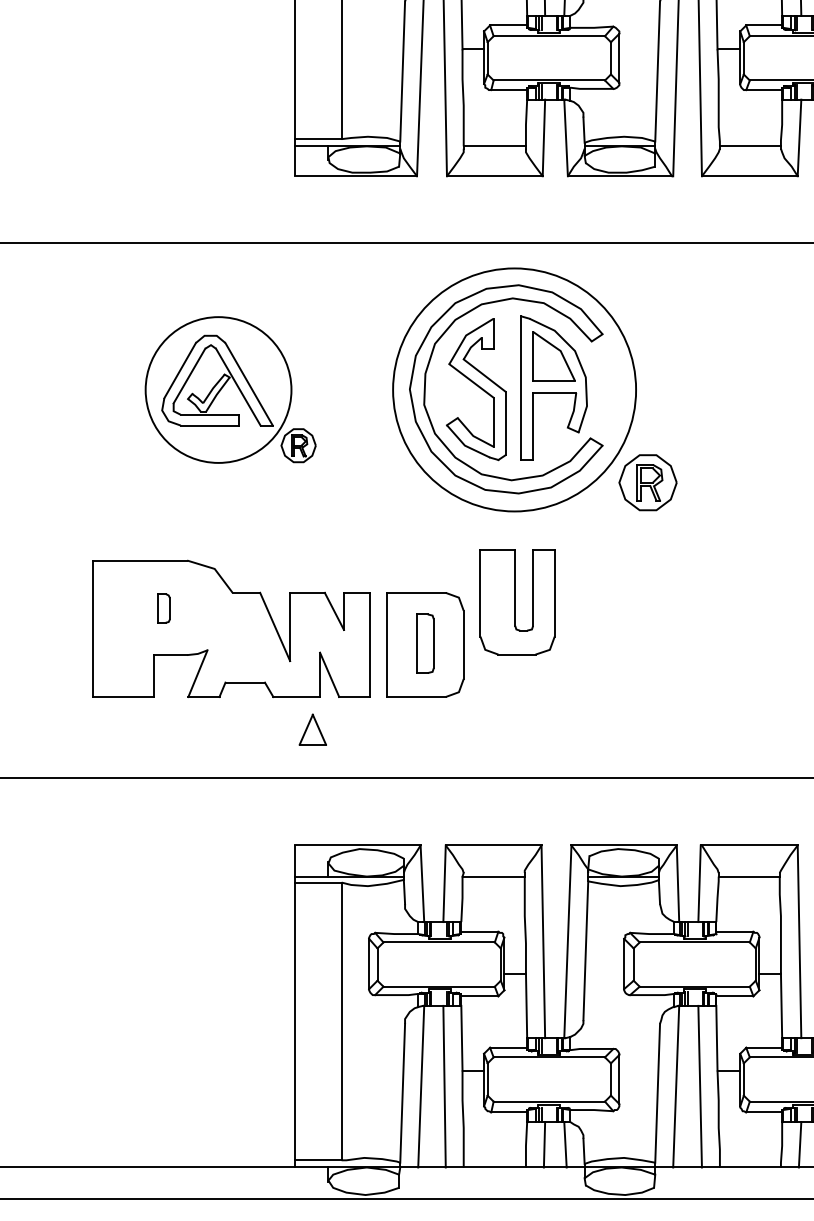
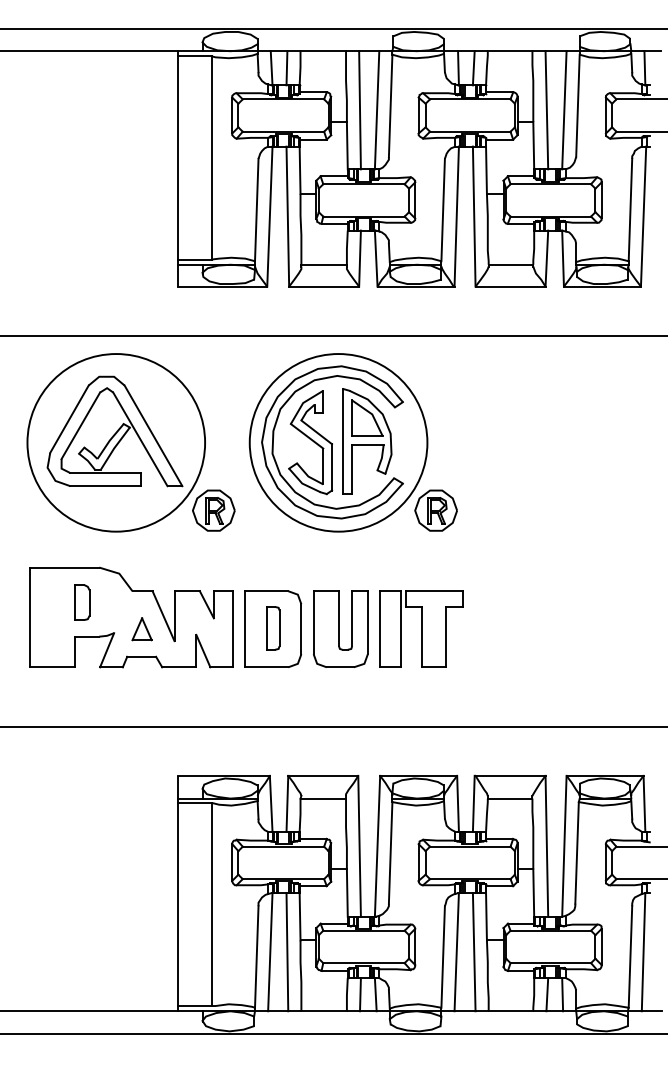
part: (229, 389) -> (130, 442), size x1.67
part: (517, 601) -> (340, 628), moved
part: (164, 608) -> (82, 602), size x1.67
part: (628, 643) -> (421, 628), added
part: (312, 730) -> (141, 629), moved

